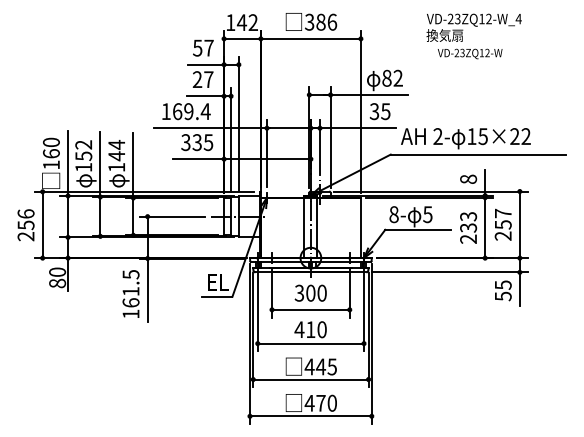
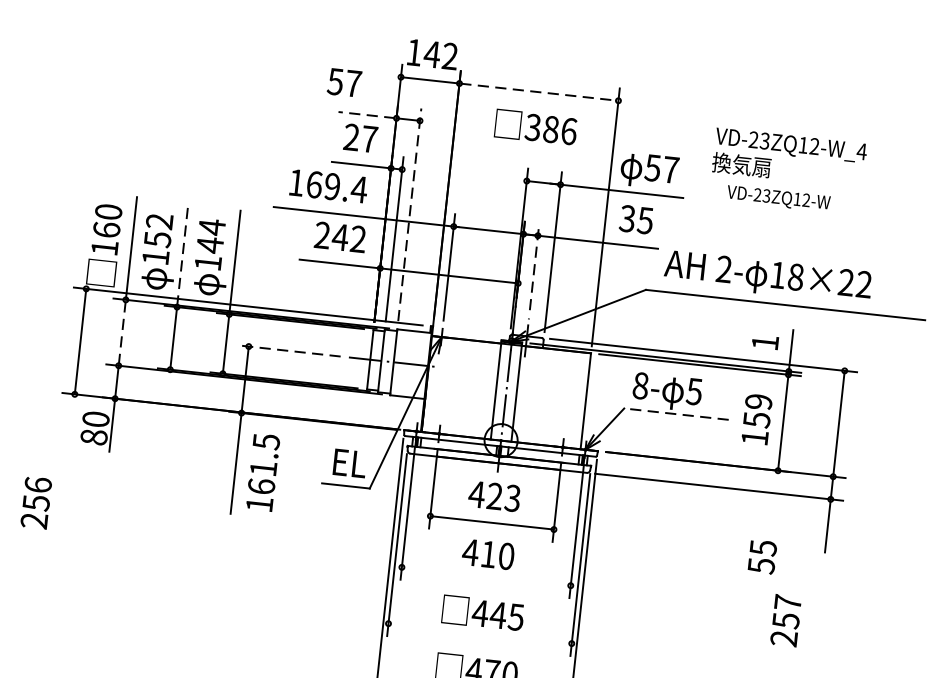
text: (311, 21) -> (536, 126), moved
text: (473, 36) -> (786, 171), moved
line: (311, 38) -> (539, 91), solid -> dashed
text: (203, 47) -> (344, 81), moved
line: (205, 64) -> (367, 114), solid -> dashed
text: (392, 77) -> (661, 167), 82 -> 57
line: (238, 123) -> (409, 214), solid -> dashed
text: (482, 136) -> (794, 276), 15×22 -> 18×22
text: (197, 142) -> (340, 237), 335 -> 242
line: (319, 147) -> (533, 266), solid -> dashed
line: (100, 163) -> (183, 253), solid -> dashed
text: (468, 178) -> (765, 341), 8 -> 1
line: (68, 216) -> (123, 332), solid -> dashed
line: (172, 216) -> (288, 350), solid -> dashed
text: (502, 224) -> (784, 620), moved
text: (25, 225) -> (35, 503), moved
text: (468, 227) -> (756, 419), 233 -> 159
line: (418, 229) -> (677, 413), solid -> dashed
text: (503, 290) -> (762, 556), moved
text: (310, 292) -> (494, 495), 300 -> 423
text: (130, 293) -> (262, 471), moved
line: (310, 343) -> (485, 576), removed
line: (310, 379) -> (479, 633), removed

